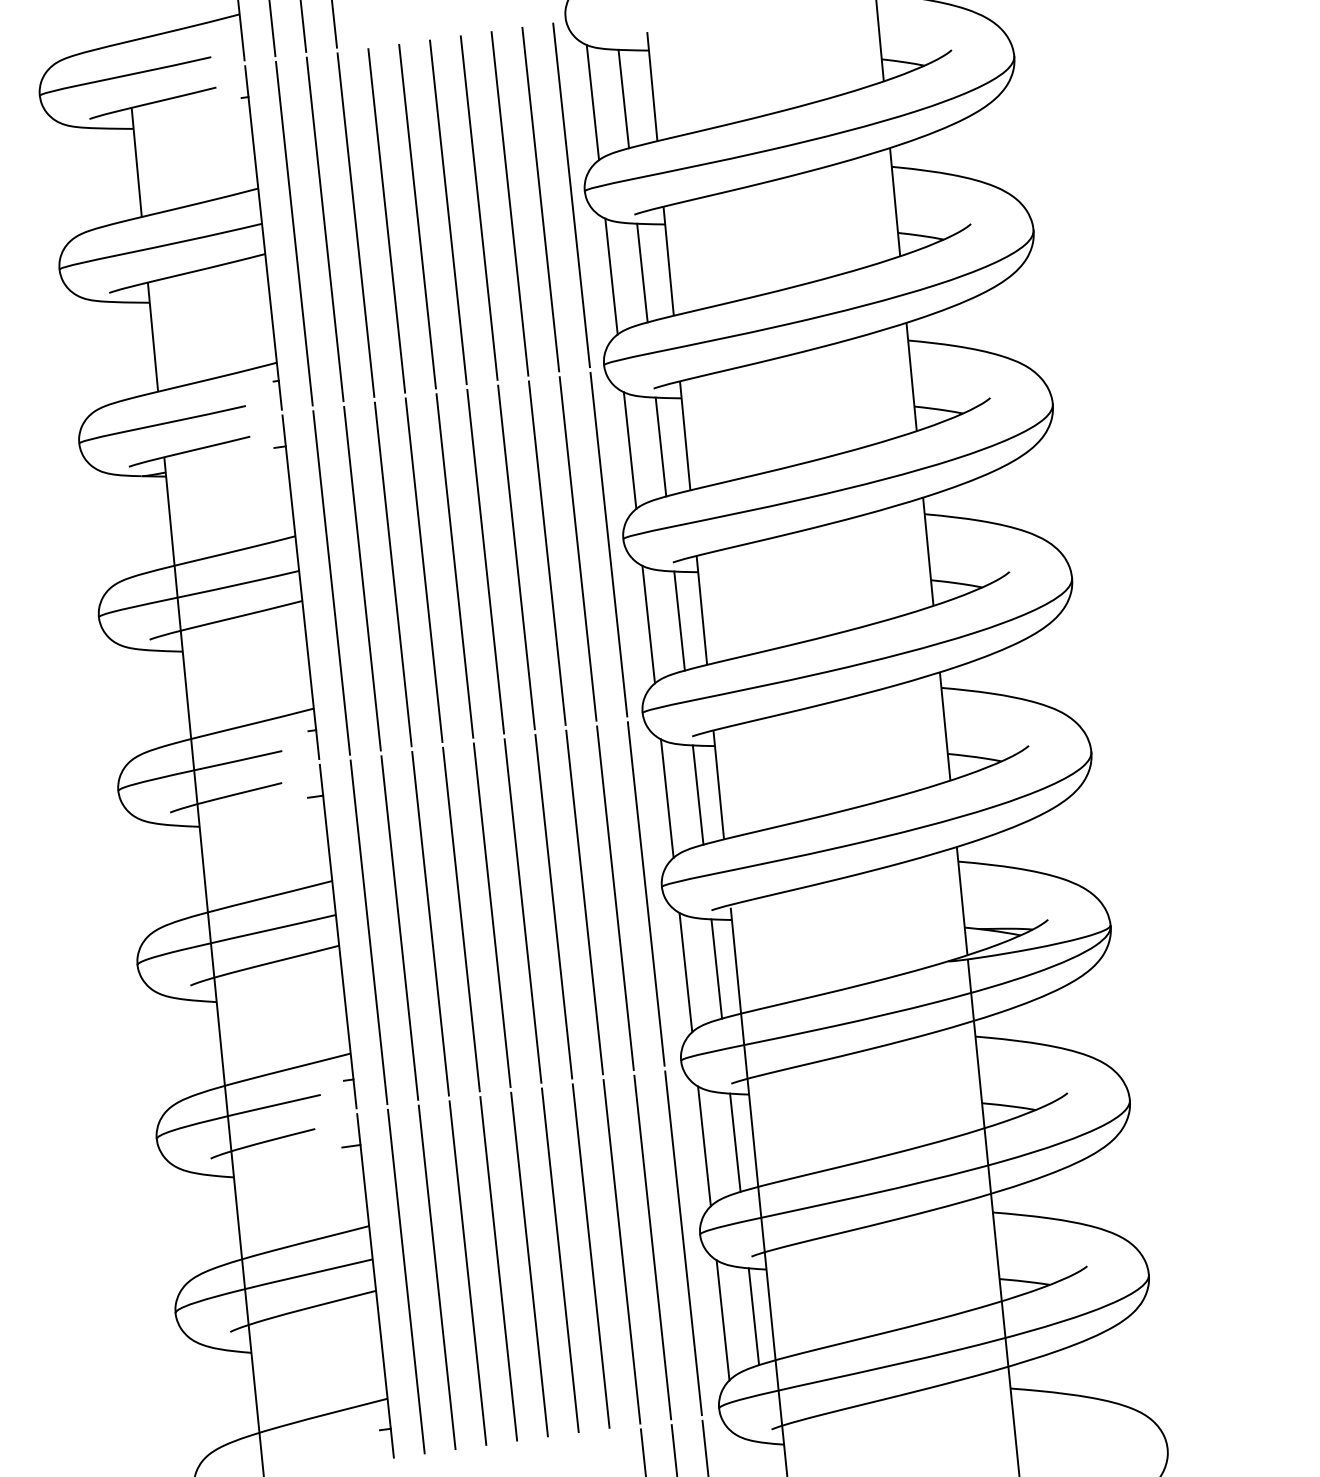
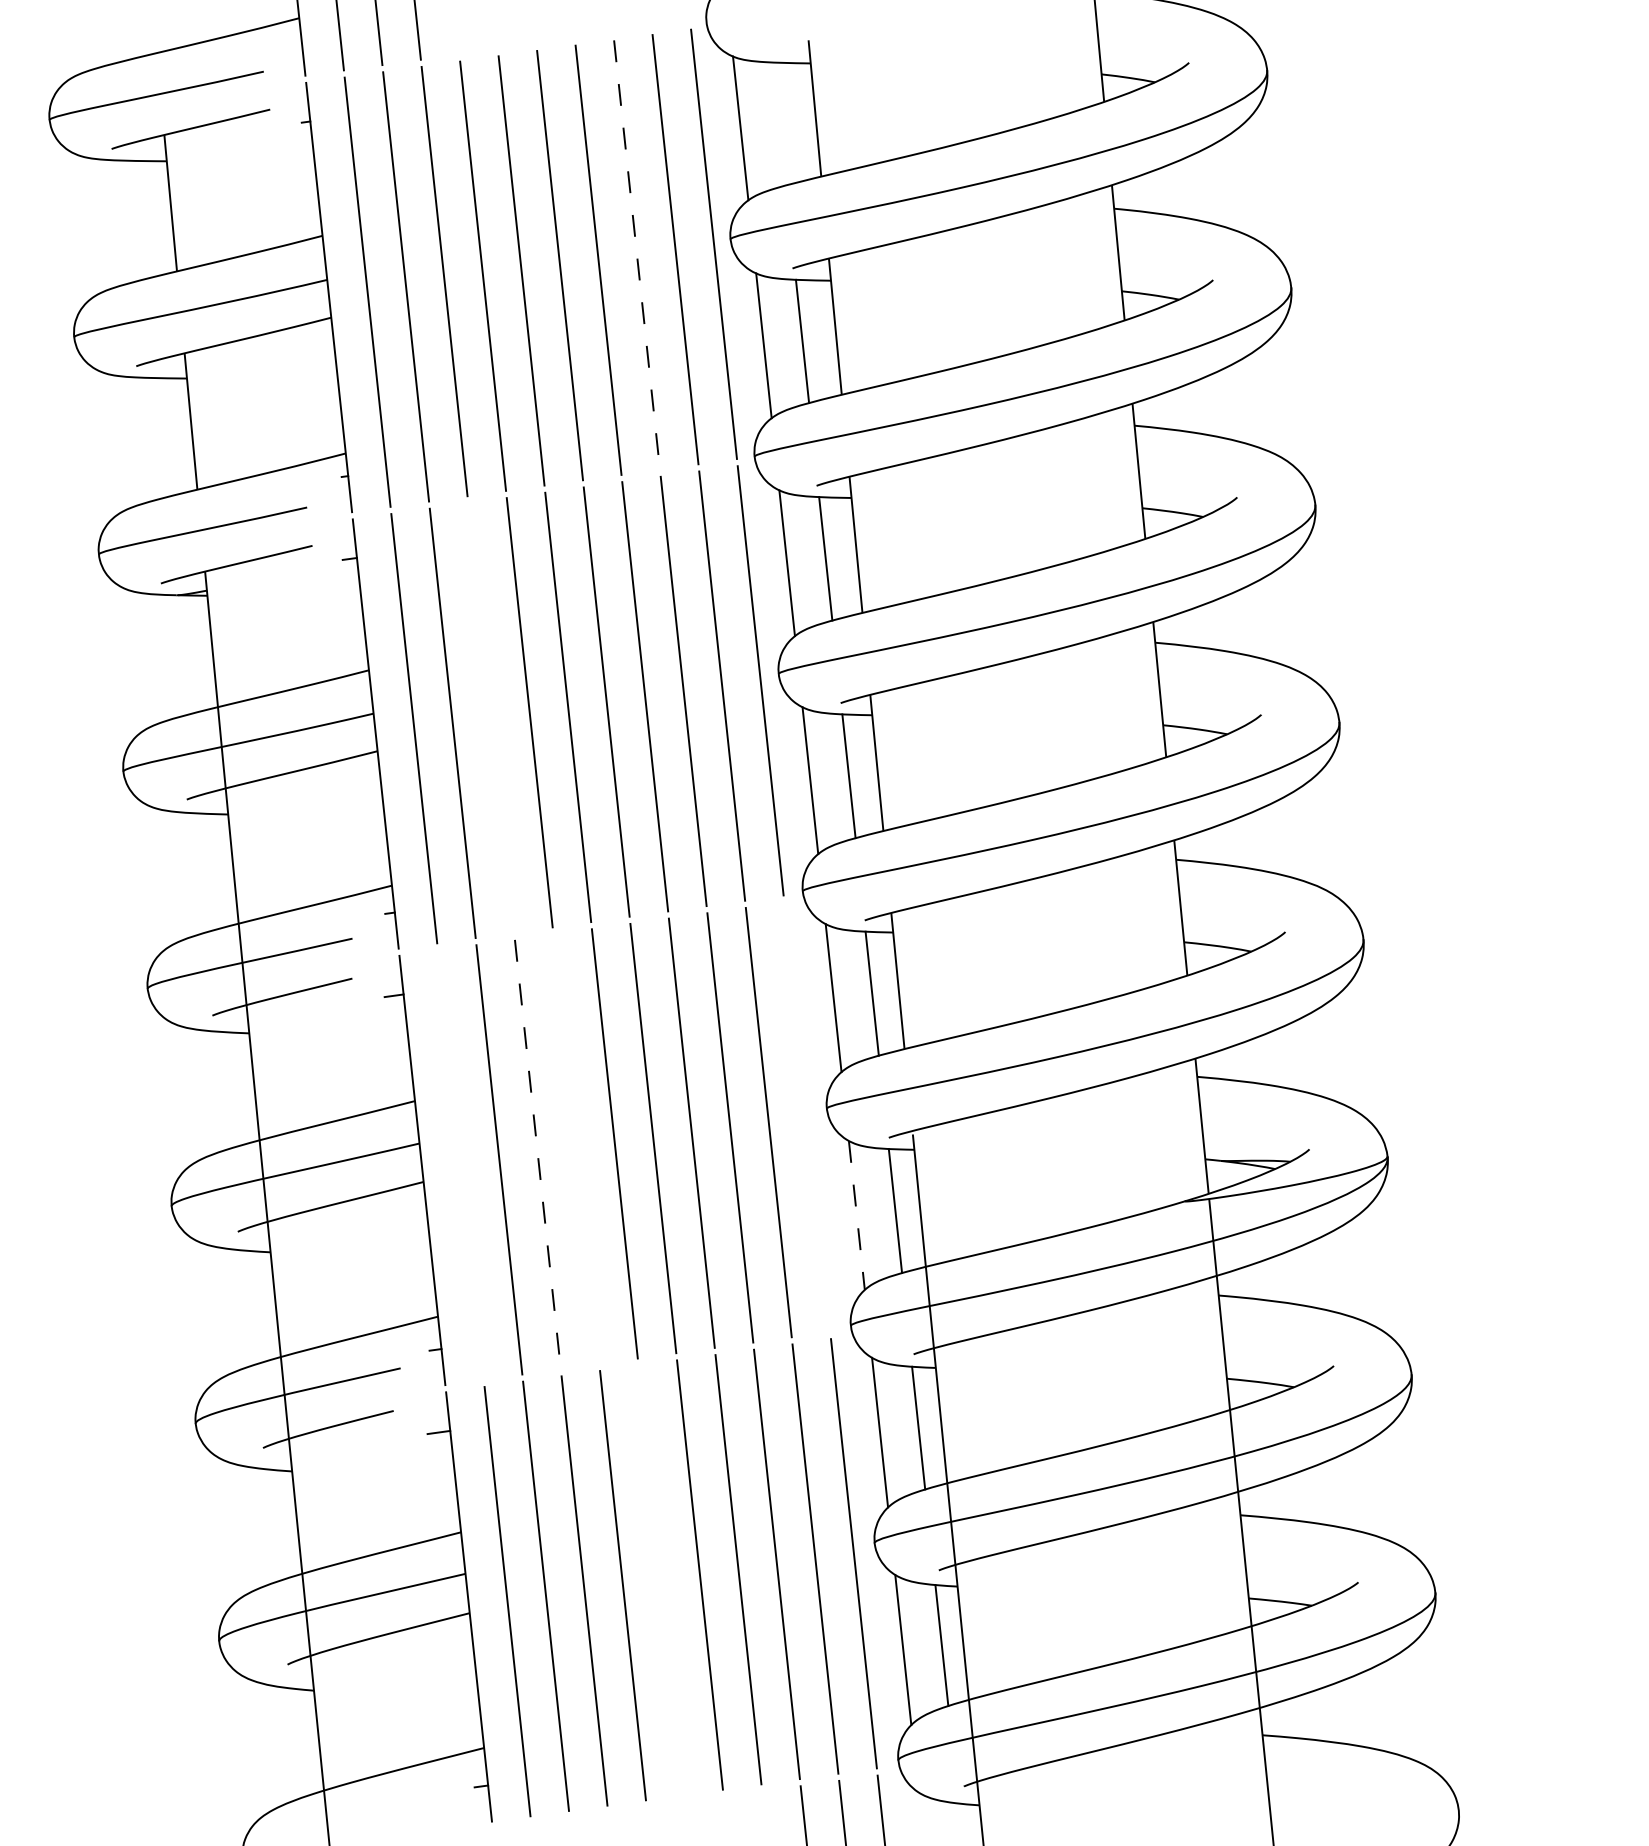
line: (623, 98) -> (778, 123), removed
line: (510, 203) -> (637, 254), solid -> dashed
line: (393, 574) -> (491, 717), removed
line: (646, 893) -> (807, 1116), removed
line: (461, 918) -> (576, 1148), removed
line: (430, 923) -> (537, 1154), solid -> dashed
line: (368, 931) -> (460, 1164), removed
line: (685, 972) -> (856, 1215), solid -> dashed
line: (529, 1263) -> (661, 1579), removed

